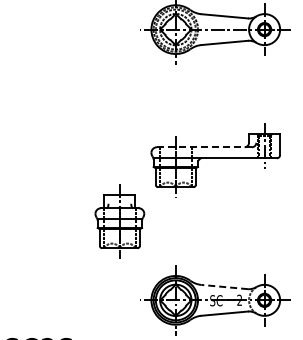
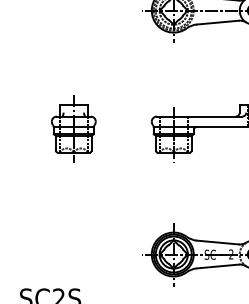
line: (203, 147) -> (198, 116), dashed -> solid
part: (119, 221) -> (73, 128), moved
line: (224, 287) -> (217, 242), dashed -> solid

